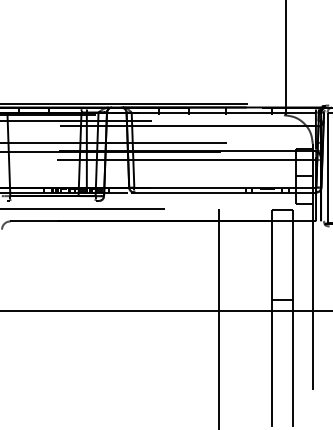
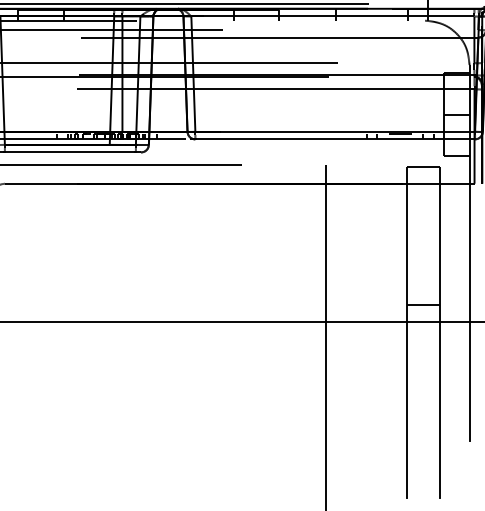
line: (52, 201) -> (69, 153), added

